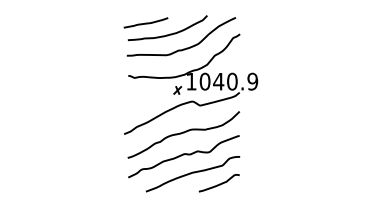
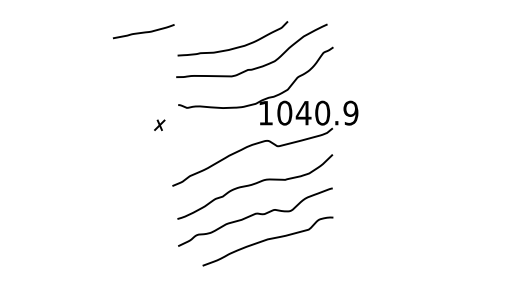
curve: (145, 22) -> (143, 31), moved
part: (177, 89) -> (159, 124), moved
curve: (220, 183) -> (305, 254), removed

